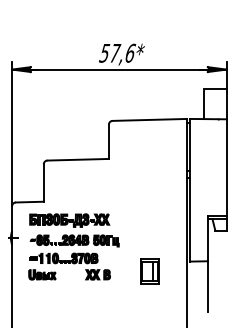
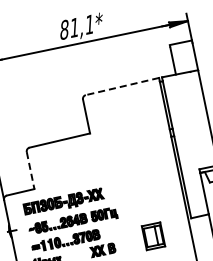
text: (117, 52) -> (76, 26), 57,6* -> 81,1*
line: (149, 119) -> (122, 86), solid -> dashed
line: (43, 183) -> (30, 171), solid -> dashed

